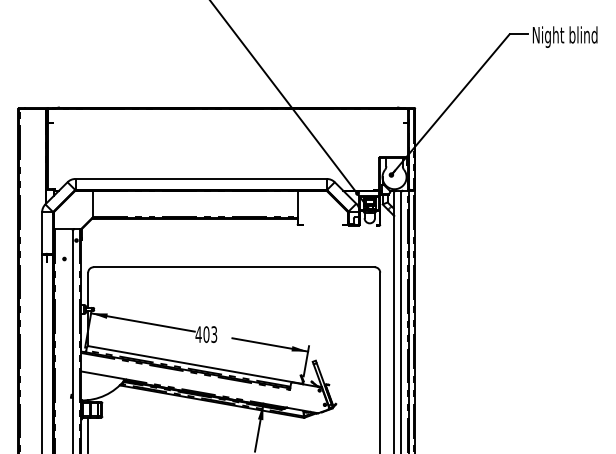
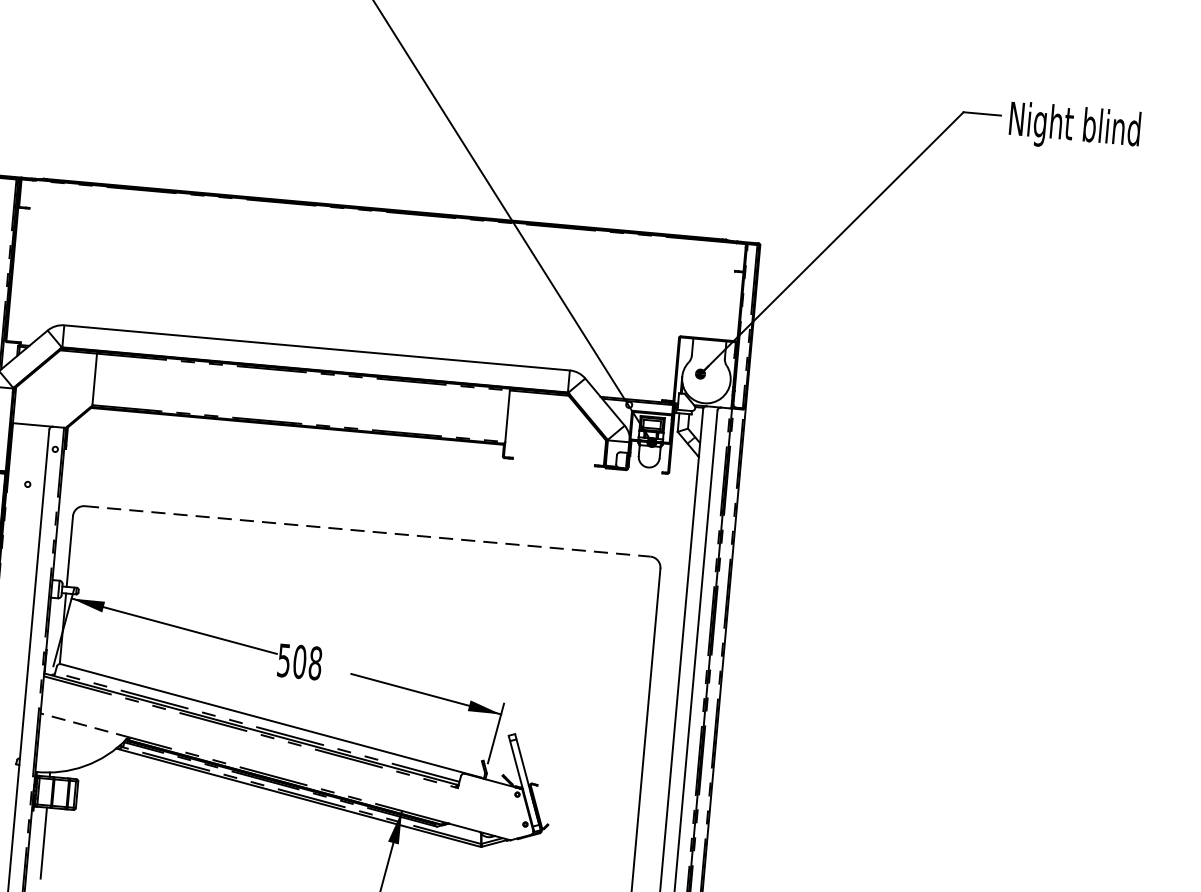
line: (234, 267) -> (368, 531), solid -> dashed
text: (206, 334) -> (299, 661), 403 -> 508
line: (103, 375) -> (85, 725), solid -> dashed

